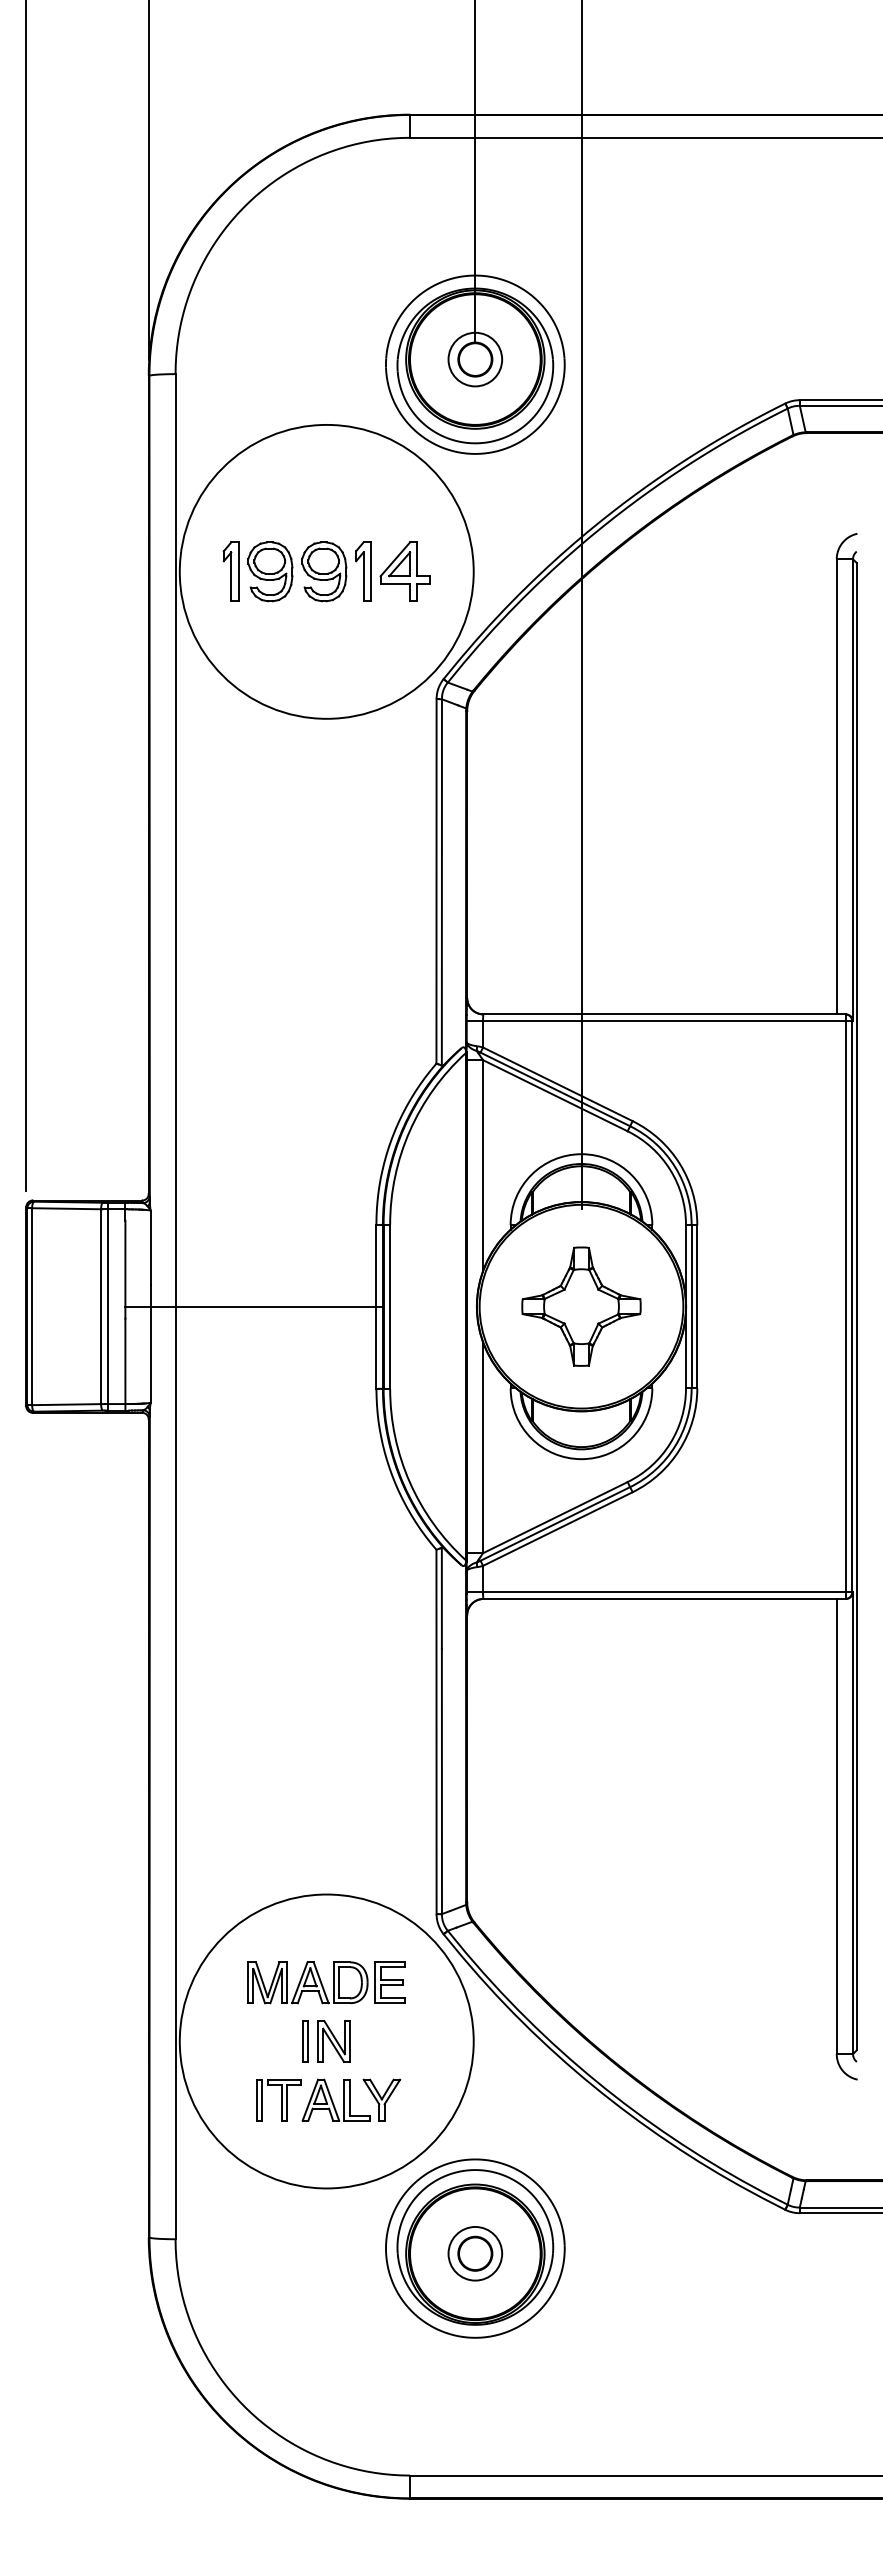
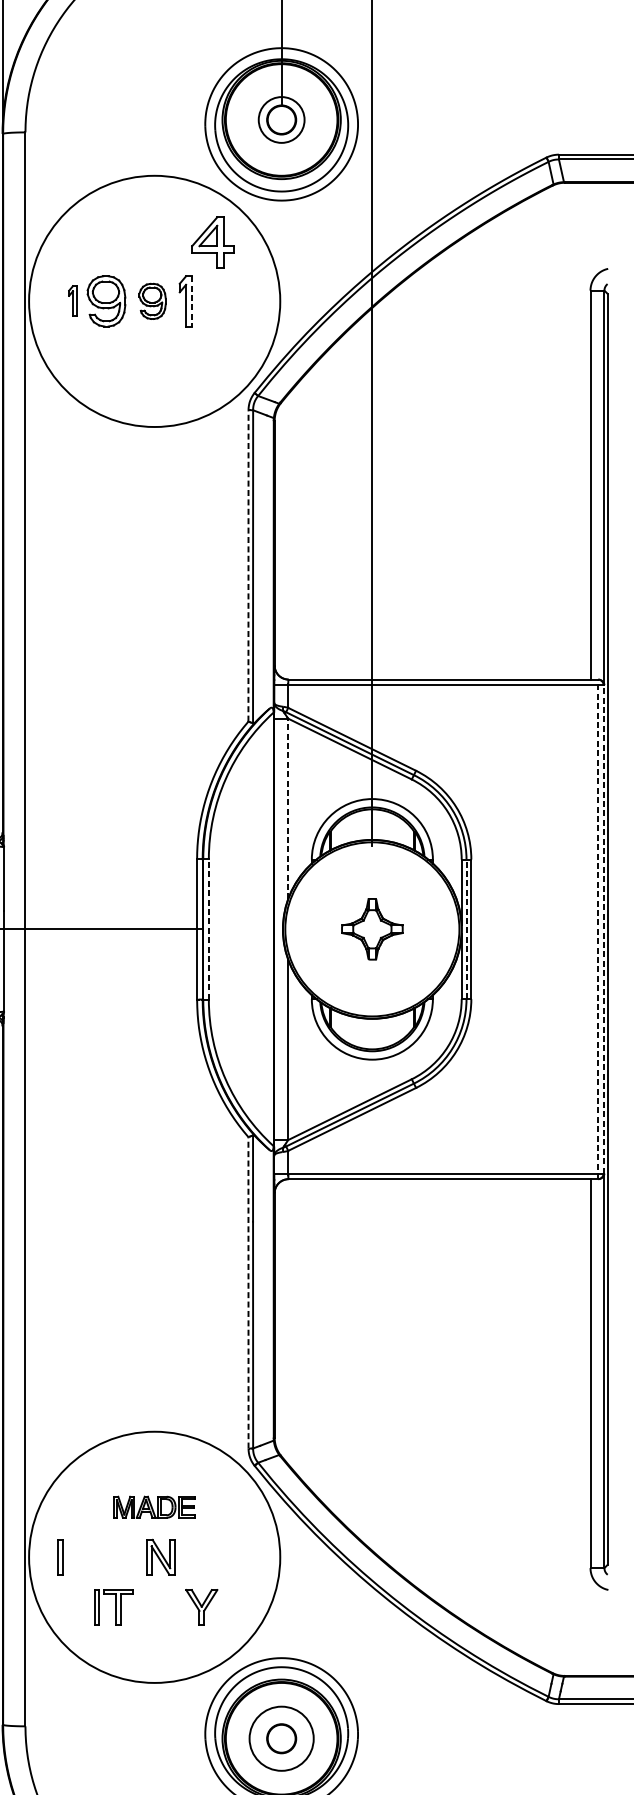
part: (230, 571) -> (72, 301), size x0.6
part: (324, 571) -> (152, 301), size x0.7
part: (404, 571) -> (212, 242), moved
line: (370, 572) -> (192, 301), solid -> dashed
line: (436, 880) -> (248, 565), solid -> dashed
line: (482, 1165) -> (287, 808), solid -> dashed
line: (390, 1306) -> (209, 929), solid -> dashed
part: (581, 1306) -> (372, 929), size x0.6
line: (691, 1306) -> (466, 929), solid -> dashed
line: (845, 1306) -> (597, 929), solid -> dashed
line: (852, 1306) -> (603, 929), solid -> dashed
line: (436, 1731) -> (248, 1292), solid -> dashed
part: (326, 1982) -> (154, 1506), size x0.6
part: (305, 2041) -> (60, 1557), moved
part: (335, 2099) -> (162, 1606), removed
circle: (475, 2253) -> (281, 1738), size x1.4

